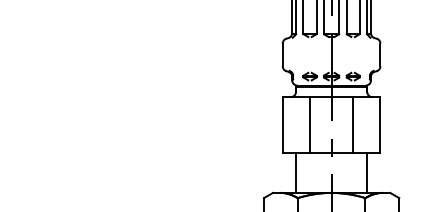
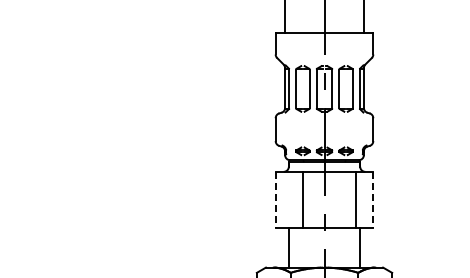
line: (353, 124) -> (356, 199), moved
line: (283, 125) -> (276, 200), solid -> dashed
line: (379, 125) -> (372, 200), solid -> dashed

